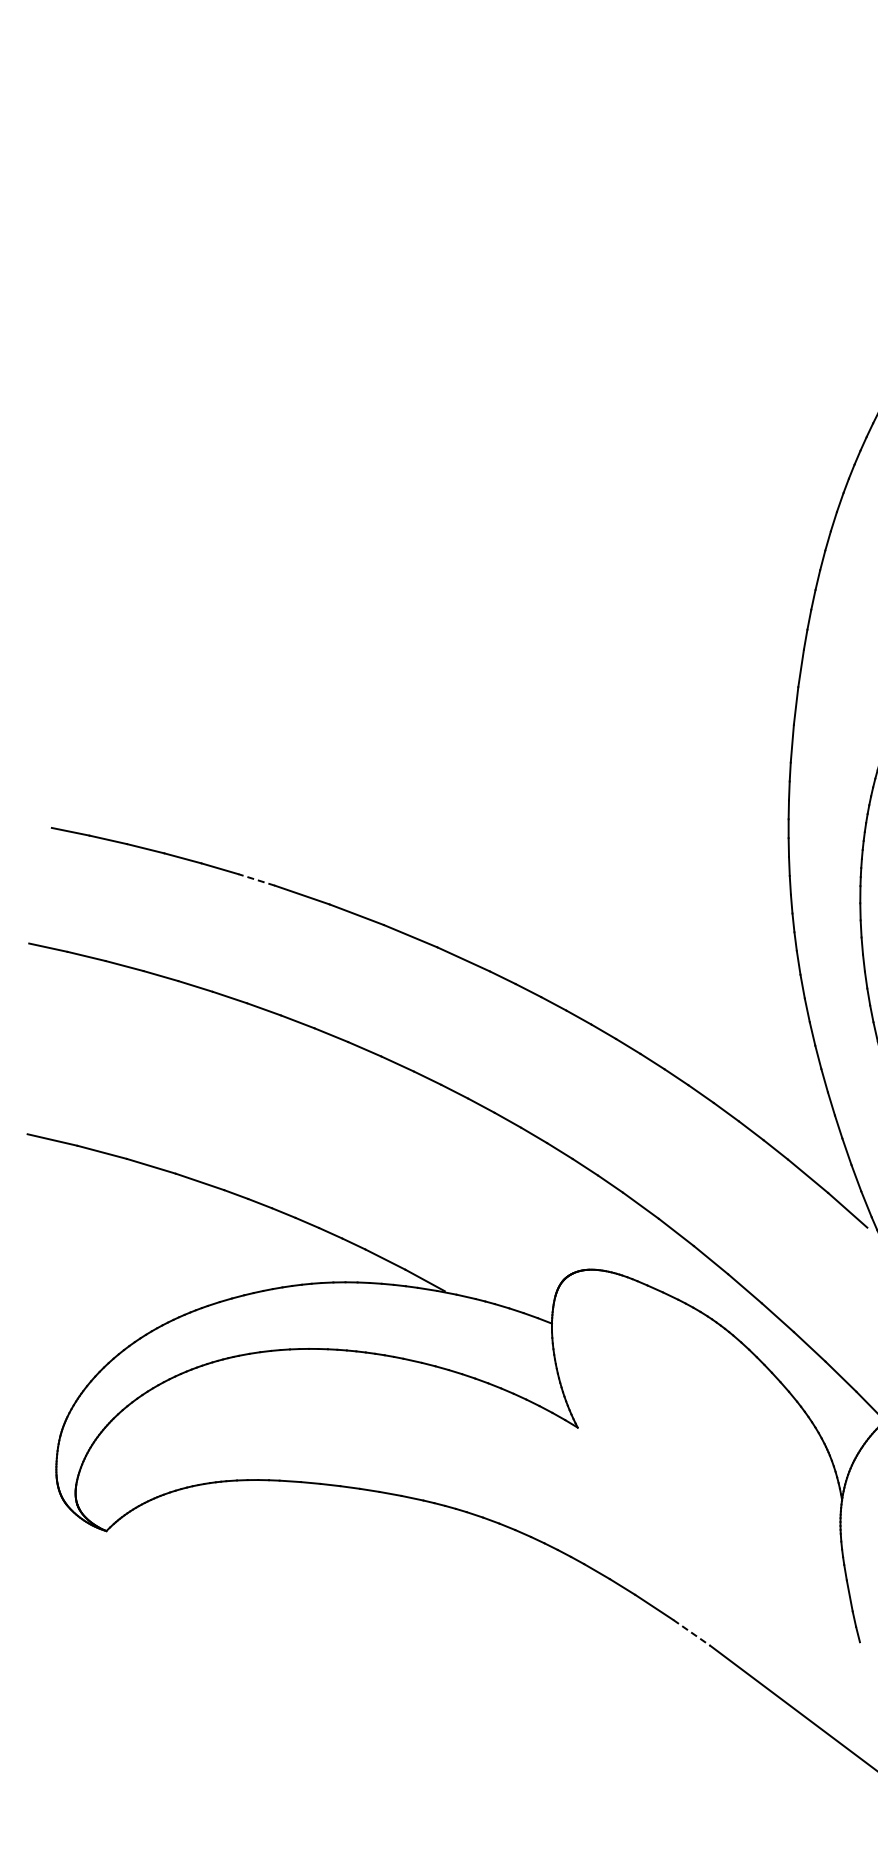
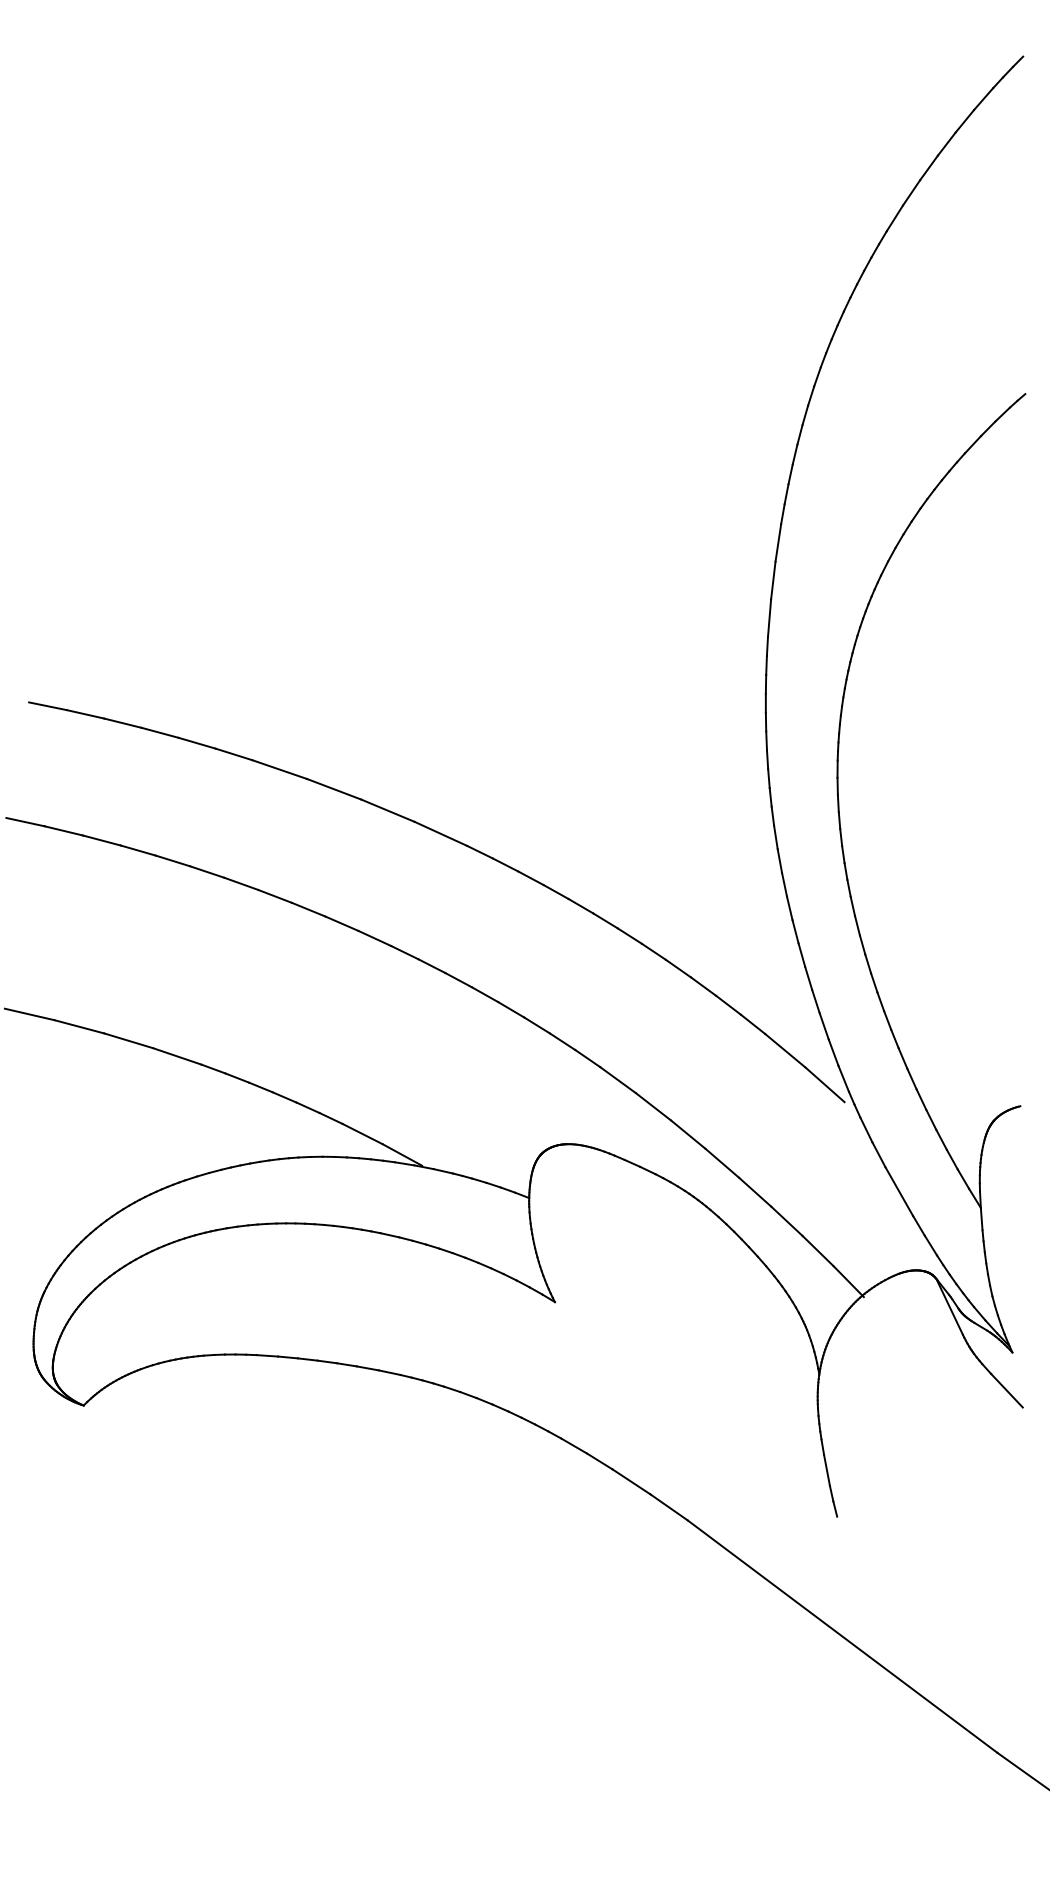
line: (256, 880) -> (233, 754), dashed -> solid
line: (692, 1633) -> (669, 1507), dashed -> solid

